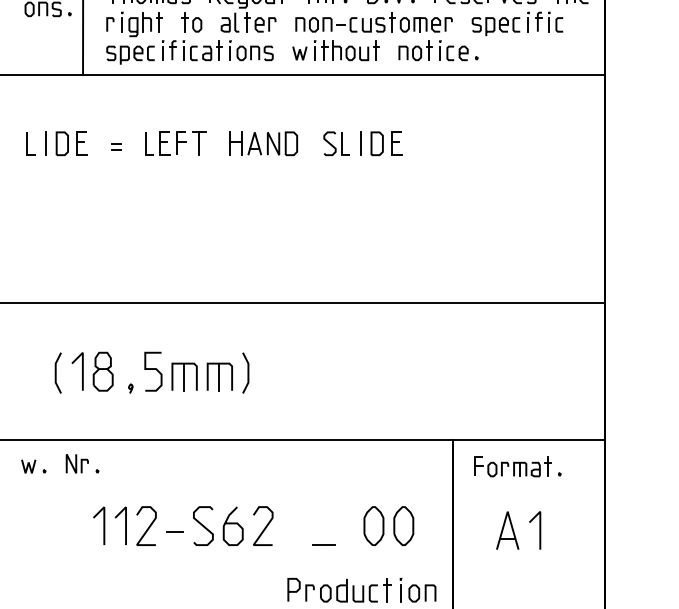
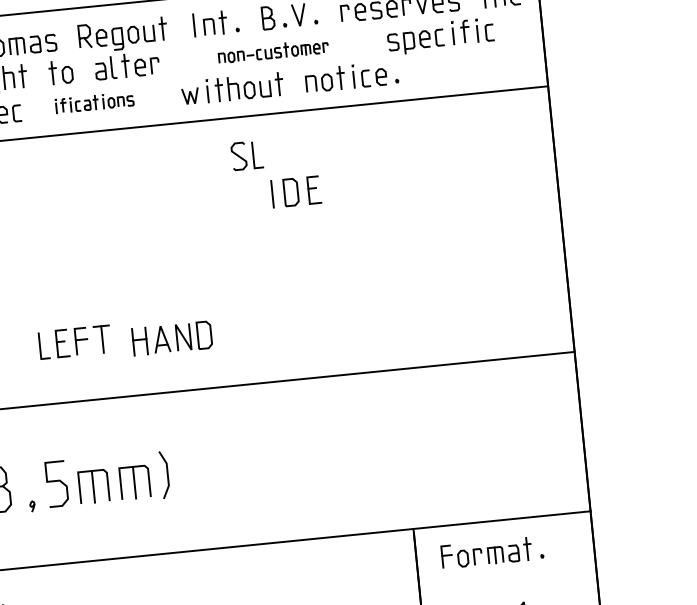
part: (373, 22) -> (272, 51), size x0.6
part: (217, 50) -> (94, 102), size x0.6
part: (175, 143) -> (74, 341), moved
part: (263, 143) -> (171, 338), moved
part: (336, 143) -> (246, 155), moved

